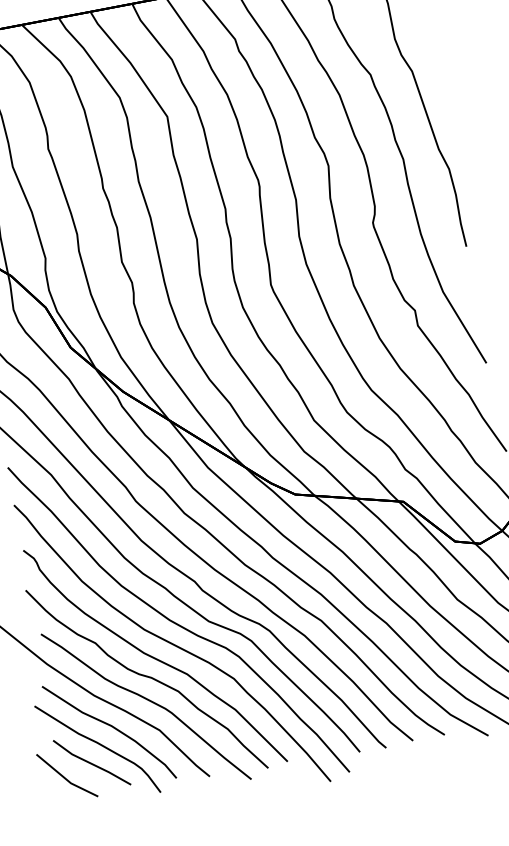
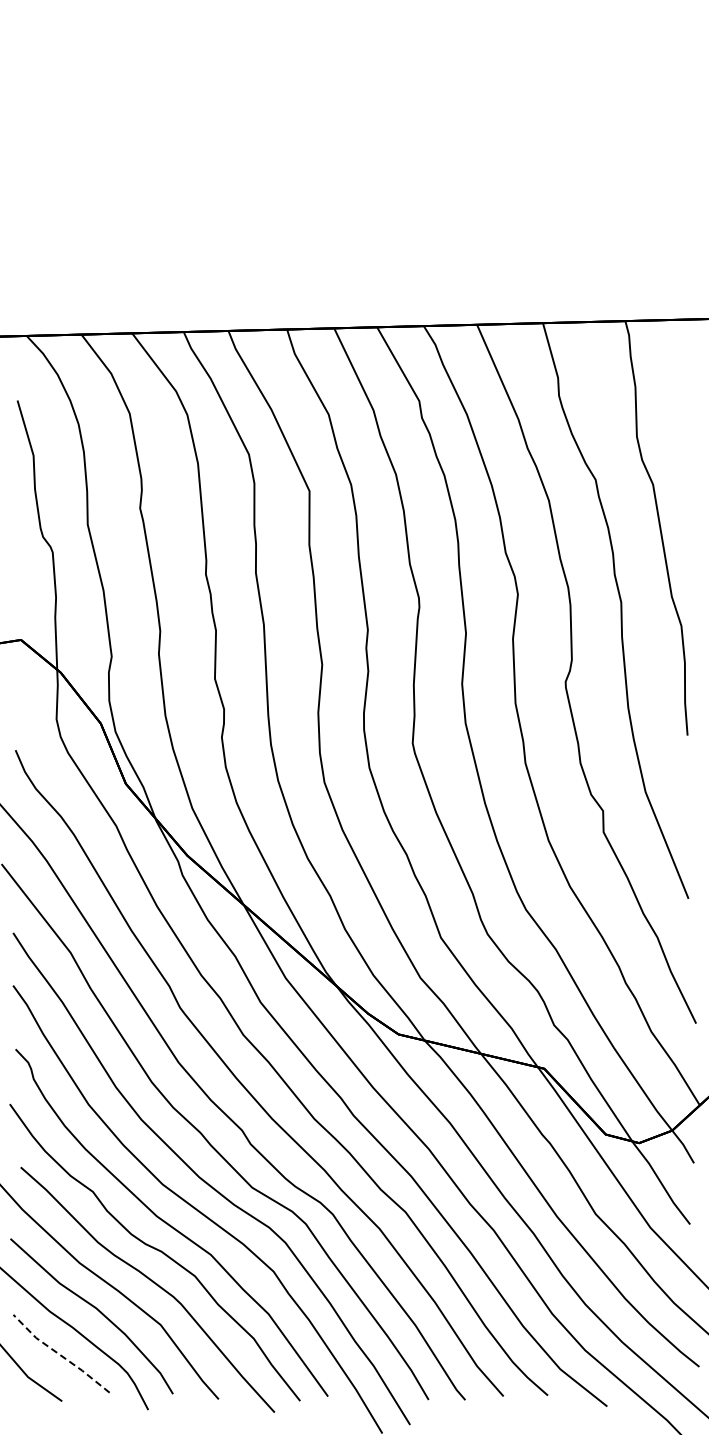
line: (91, 764) -> (60, 1355), solid -> dashed

